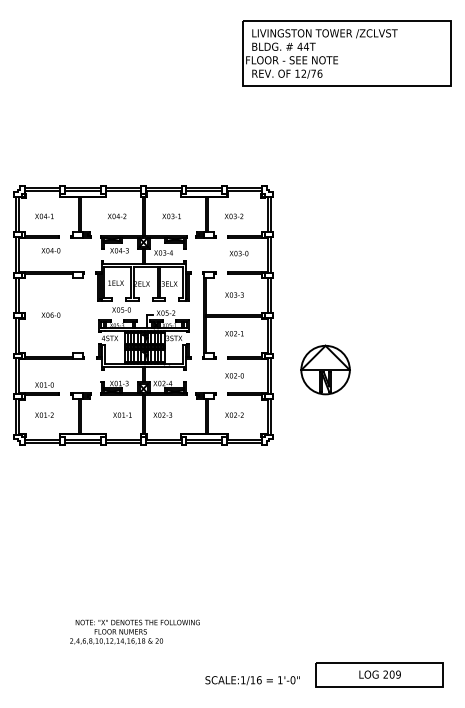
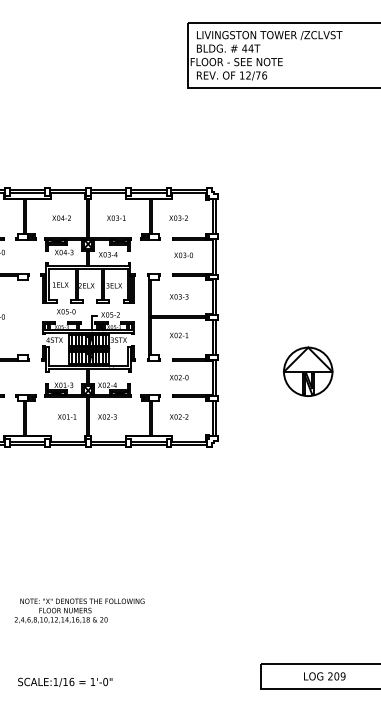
part: (325, 369) -> (308, 371), moved
text: (134, 631) -> (79, 610), moved
text: (252, 680) -> (65, 682), moved

